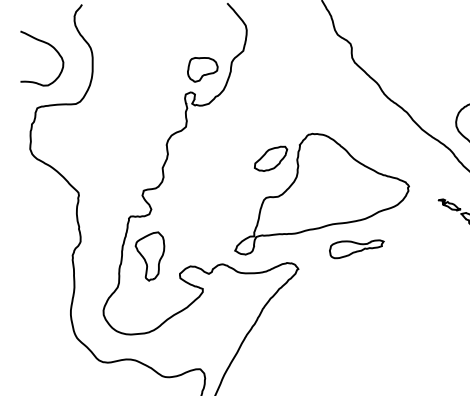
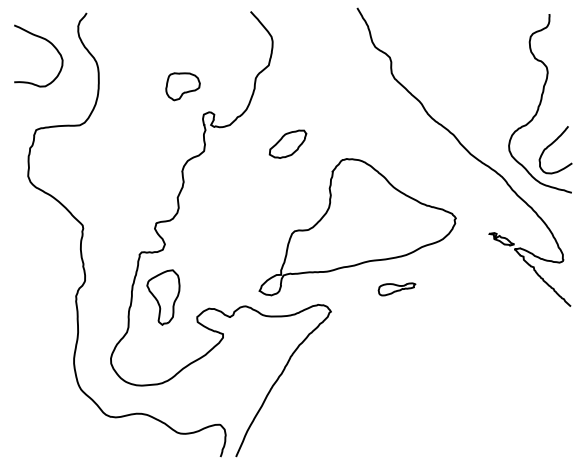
curve: (49, 45) -> (46, 41), moved
part: (202, 69) -> (182, 86), moved
part: (270, 158) -> (287, 143), moved
part: (356, 249) -> (396, 289), size x0.6

